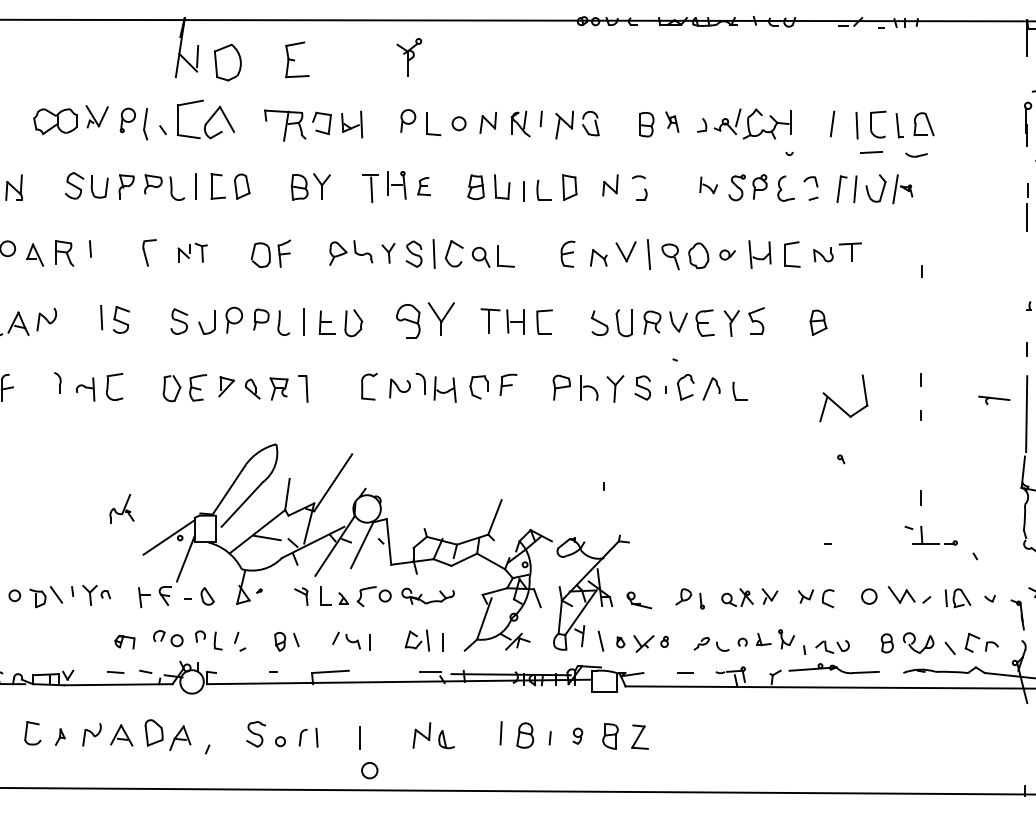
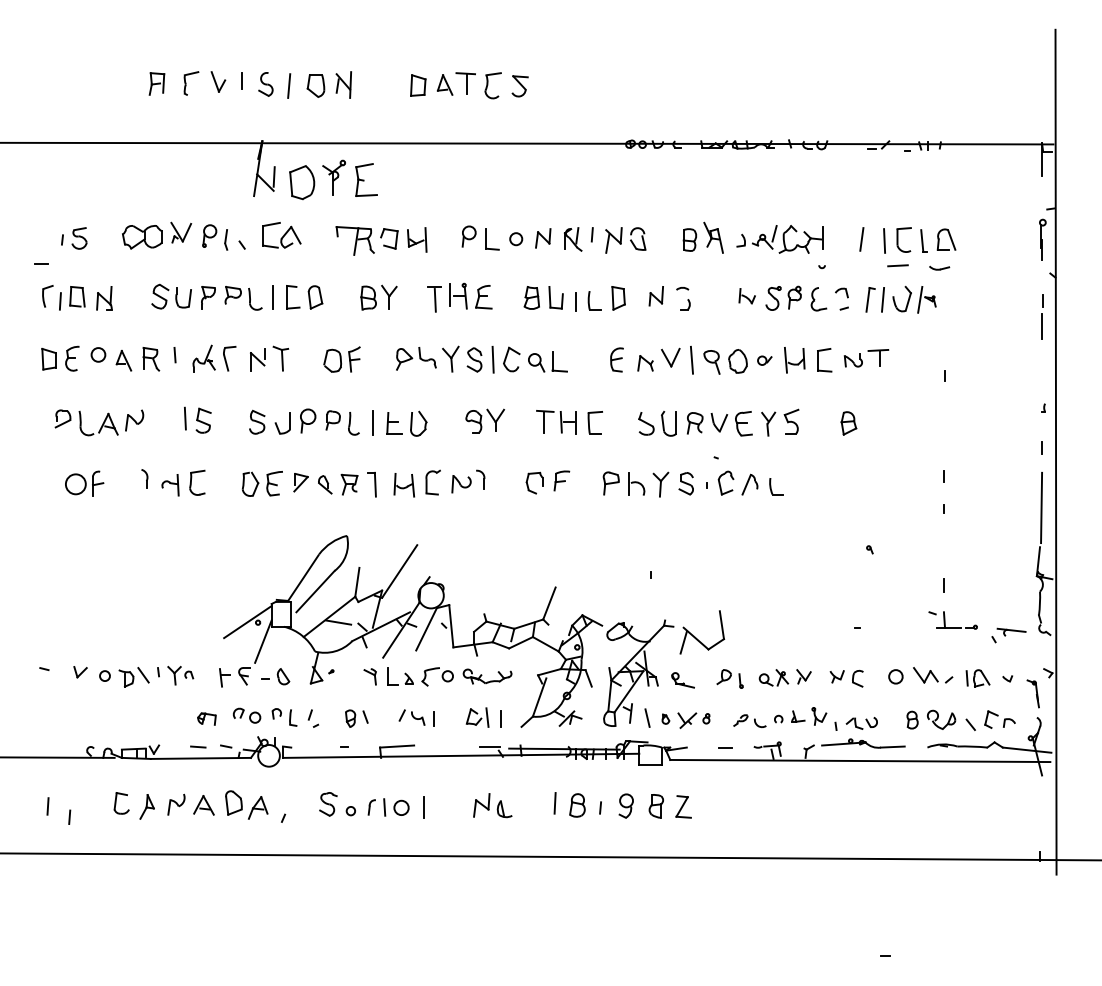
part: (408, 57) -> (333, 177), moved
part: (205, 119) -> (281, 235), size x0.71
part: (672, 121) -> (713, 237), size x1.67
part: (146, 124) -> (226, 239), size x0.71
part: (423, 186) -> (483, 297), size x1.43
part: (192, 252) -> (269, 358), size x1.43
part: (388, 252) -> (450, 358), size x1.43
part: (425, 319) -> (485, 420), size x0.71
part: (444, 389) -> (403, 485), moved
part: (994, 399) -> (1011, 631), moved
part: (837, 403) -> (696, 637), moved
part: (121, 508) -> (203, 358), moved
part: (577, 735) -> (625, 805), size x1.67
part: (59, 736) -> (146, 806), size x1.67
circle: (369, 770) -> (401, 807), moved

